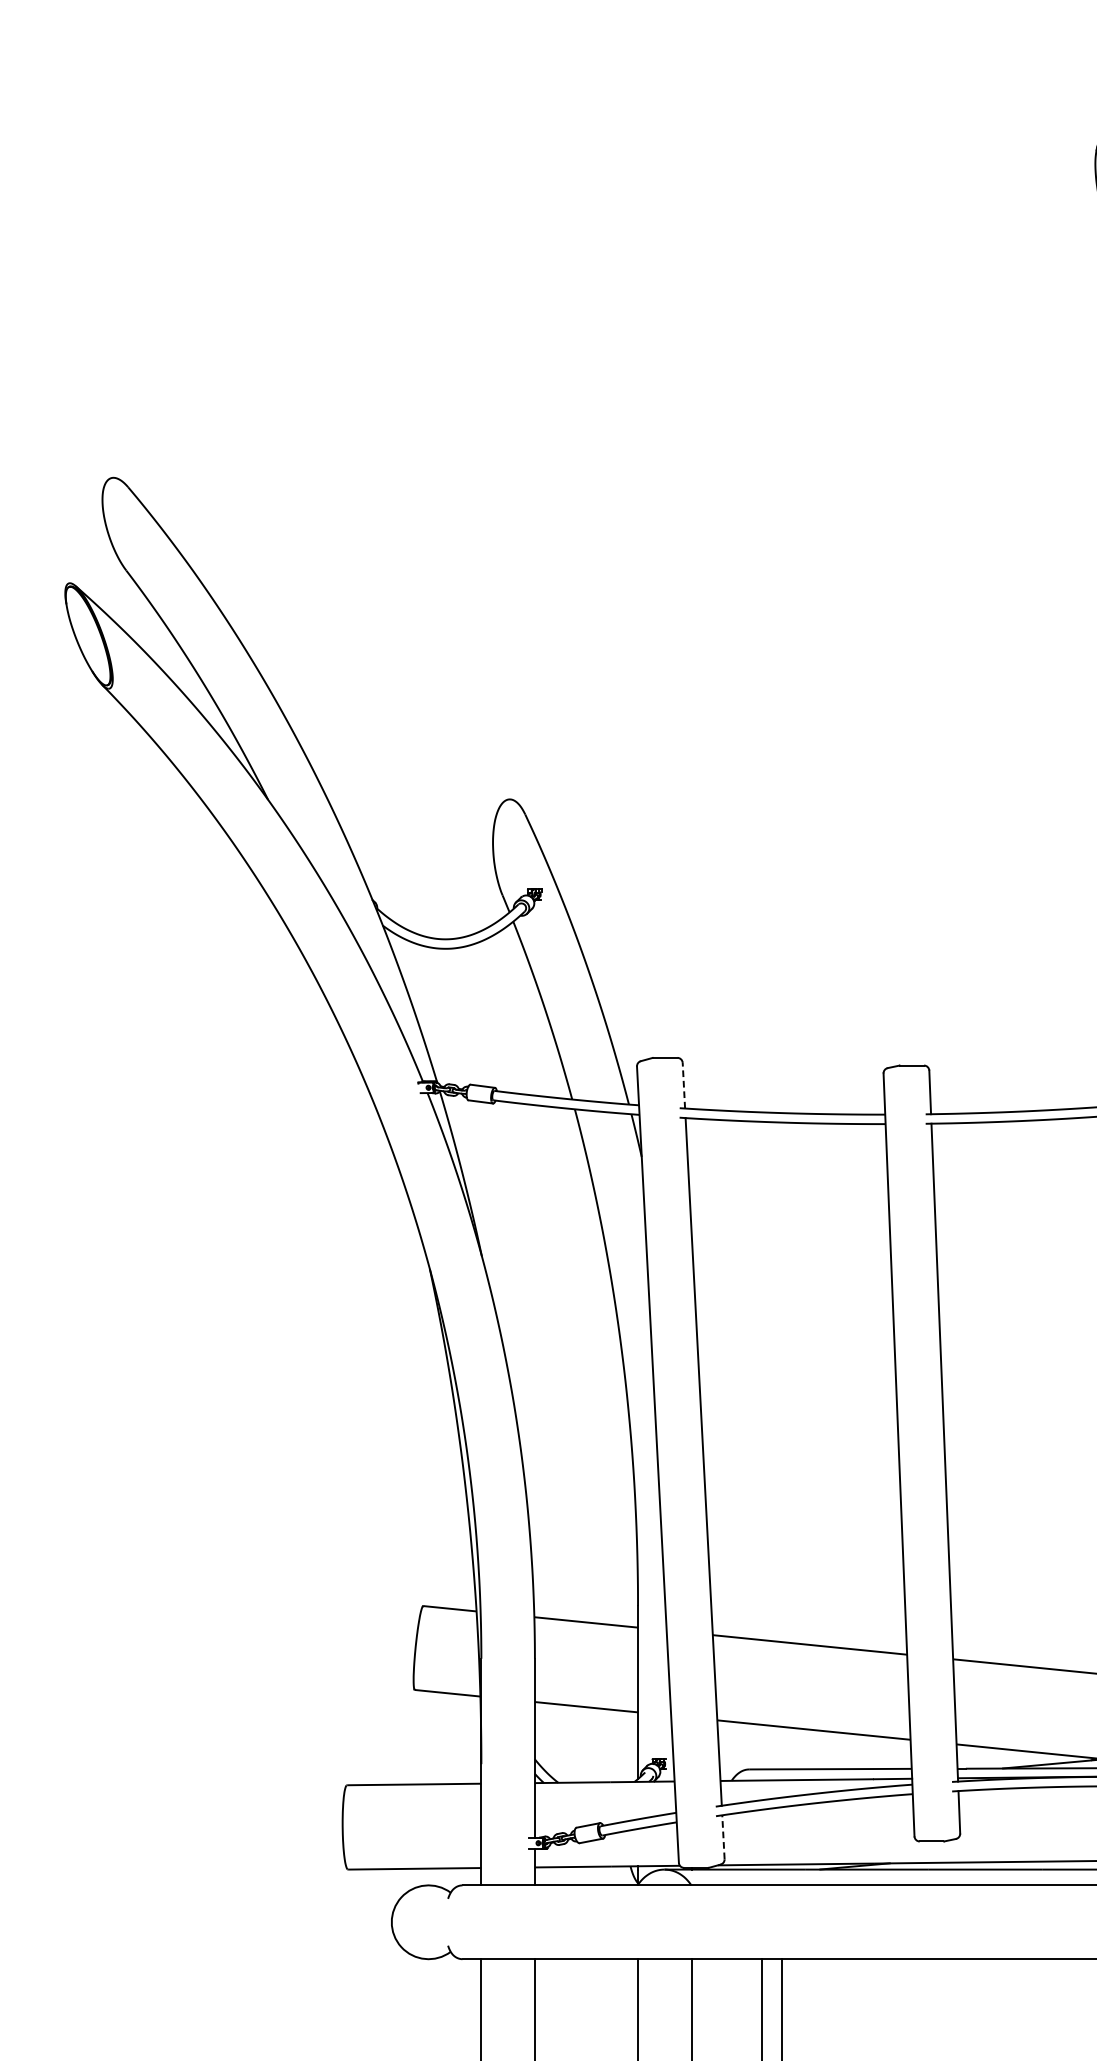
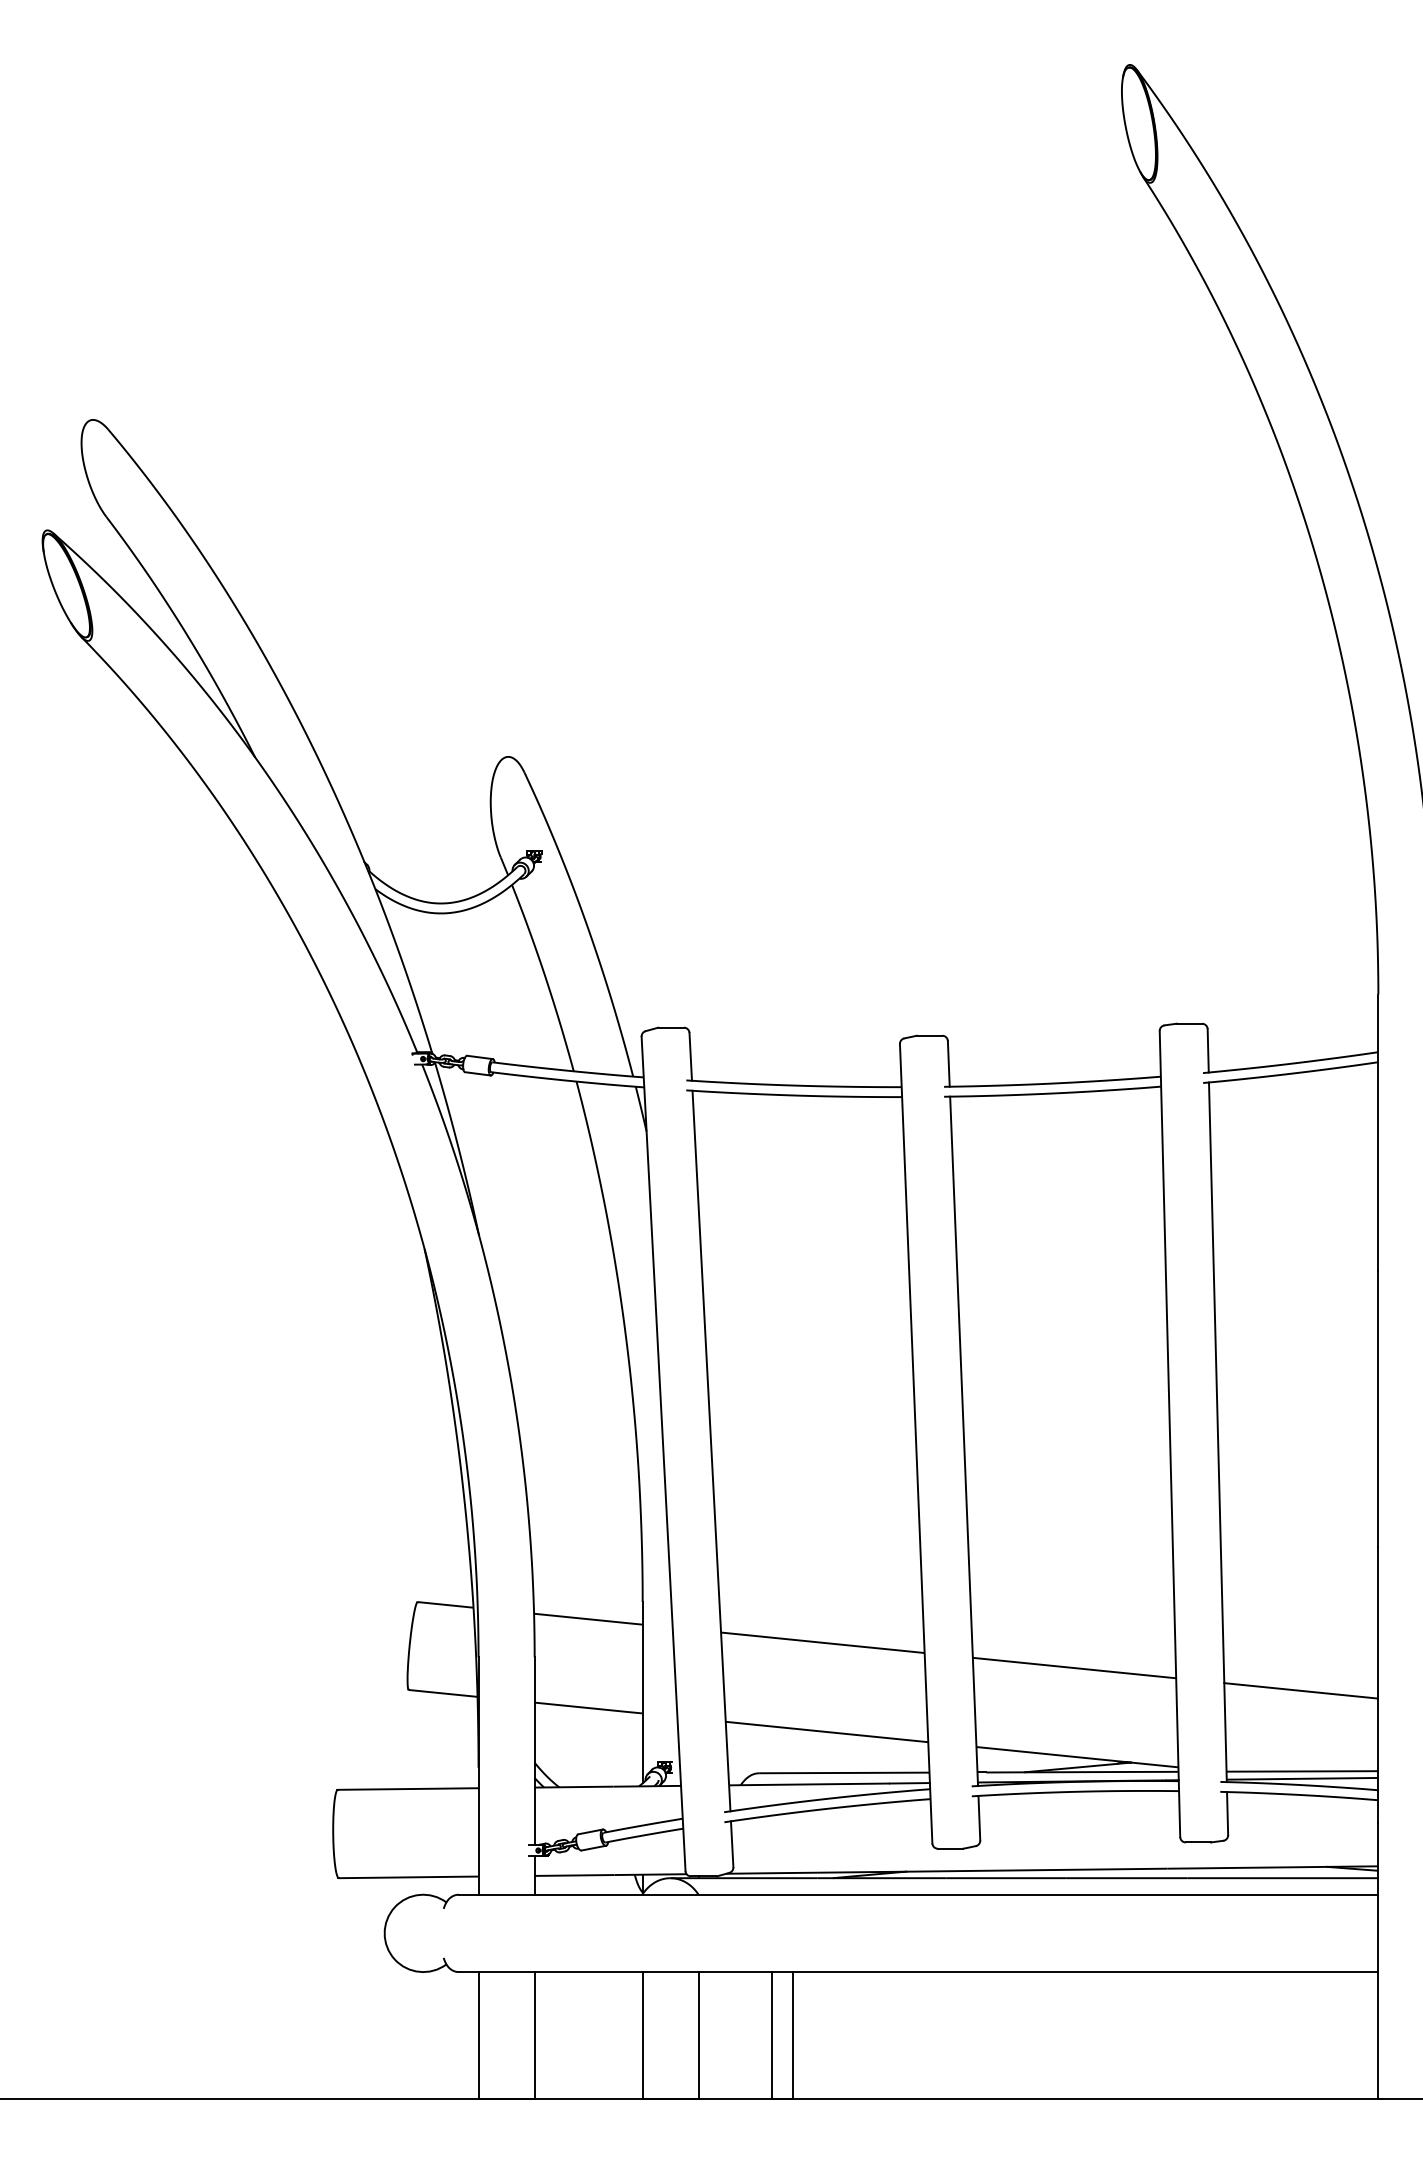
line: (683, 1085) -> (690, 1056), dashed -> solid
line: (723, 1836) -> (732, 1843), dashed -> solid

